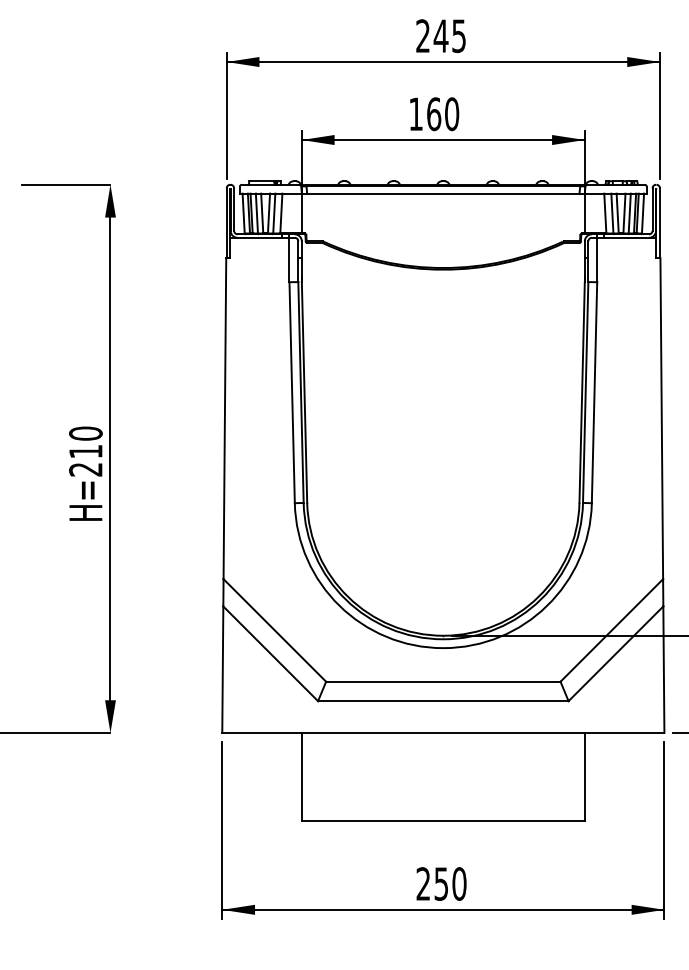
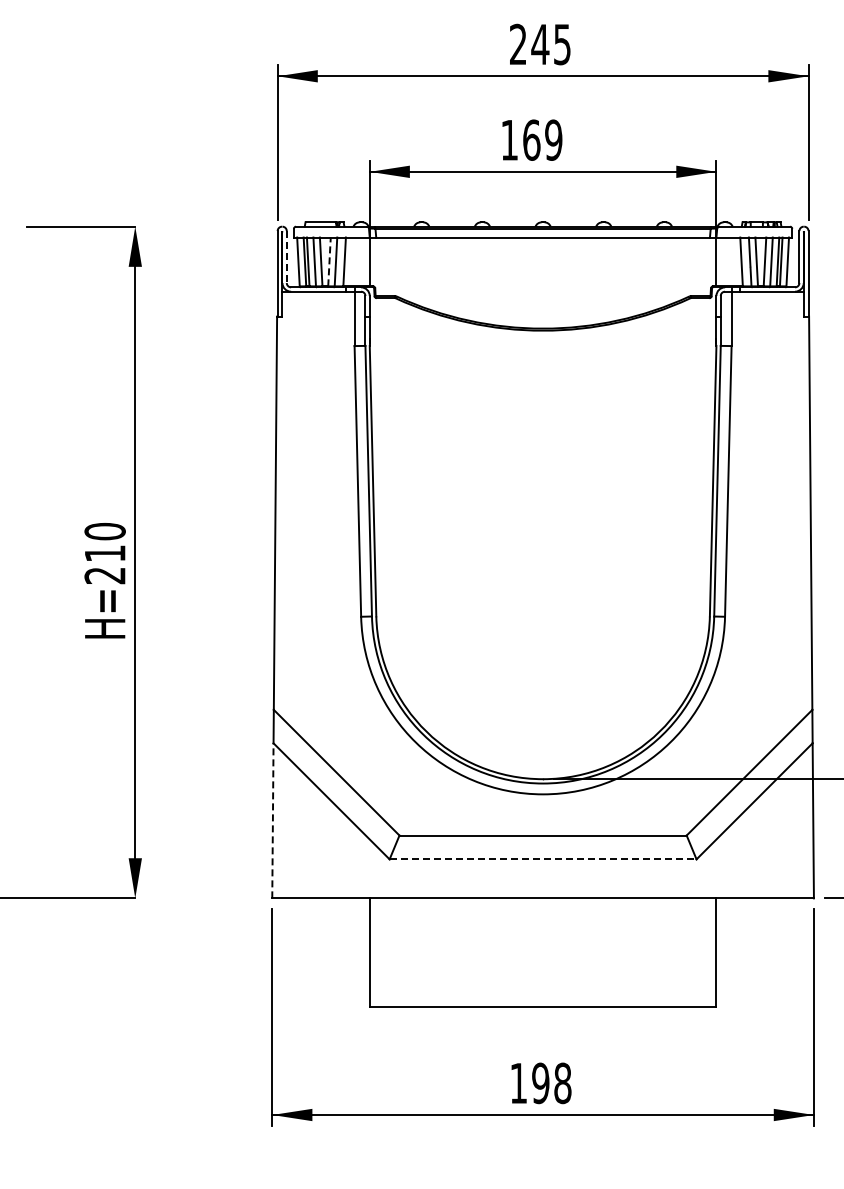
text: (451, 113) -> (553, 139), 160 -> 169
line: (233, 209) -> (286, 257), solid -> dashed
line: (269, 213) -> (329, 261), solid -> dashed
line: (222, 669) -> (272, 820), solid -> dashed
line: (443, 701) -> (543, 859), solid -> dashed
text: (441, 883) -> (540, 1082), 250 -> 198

